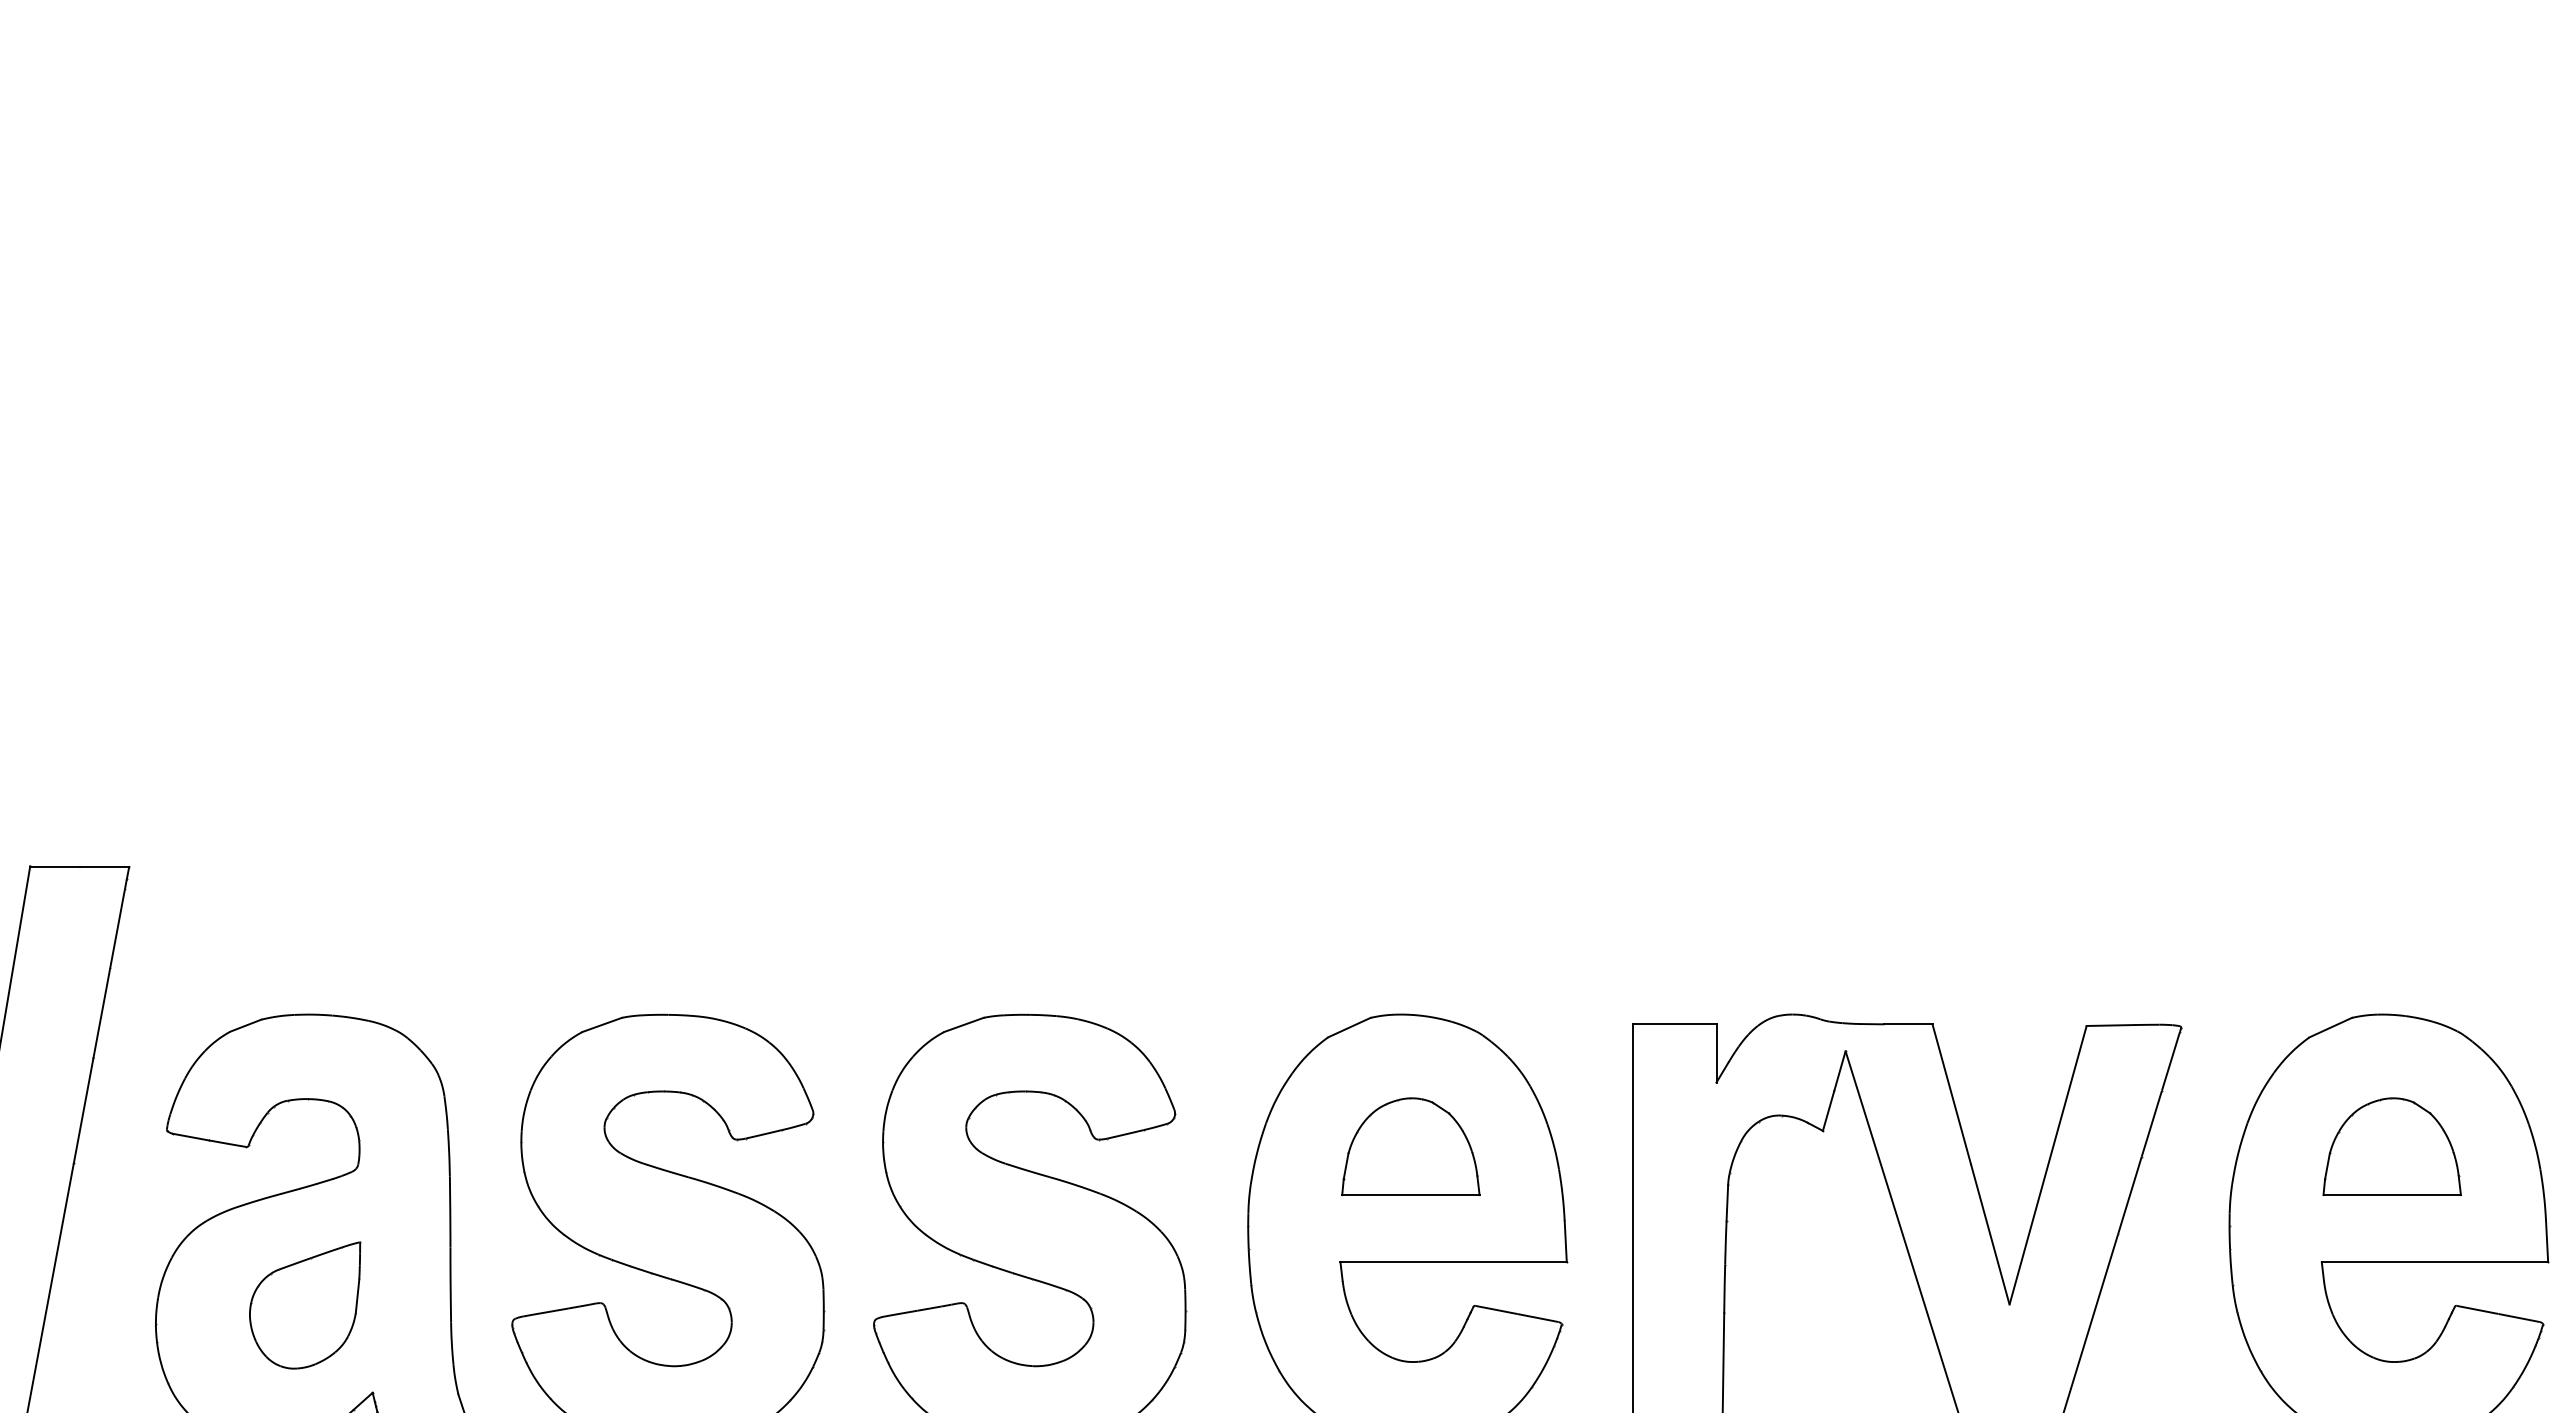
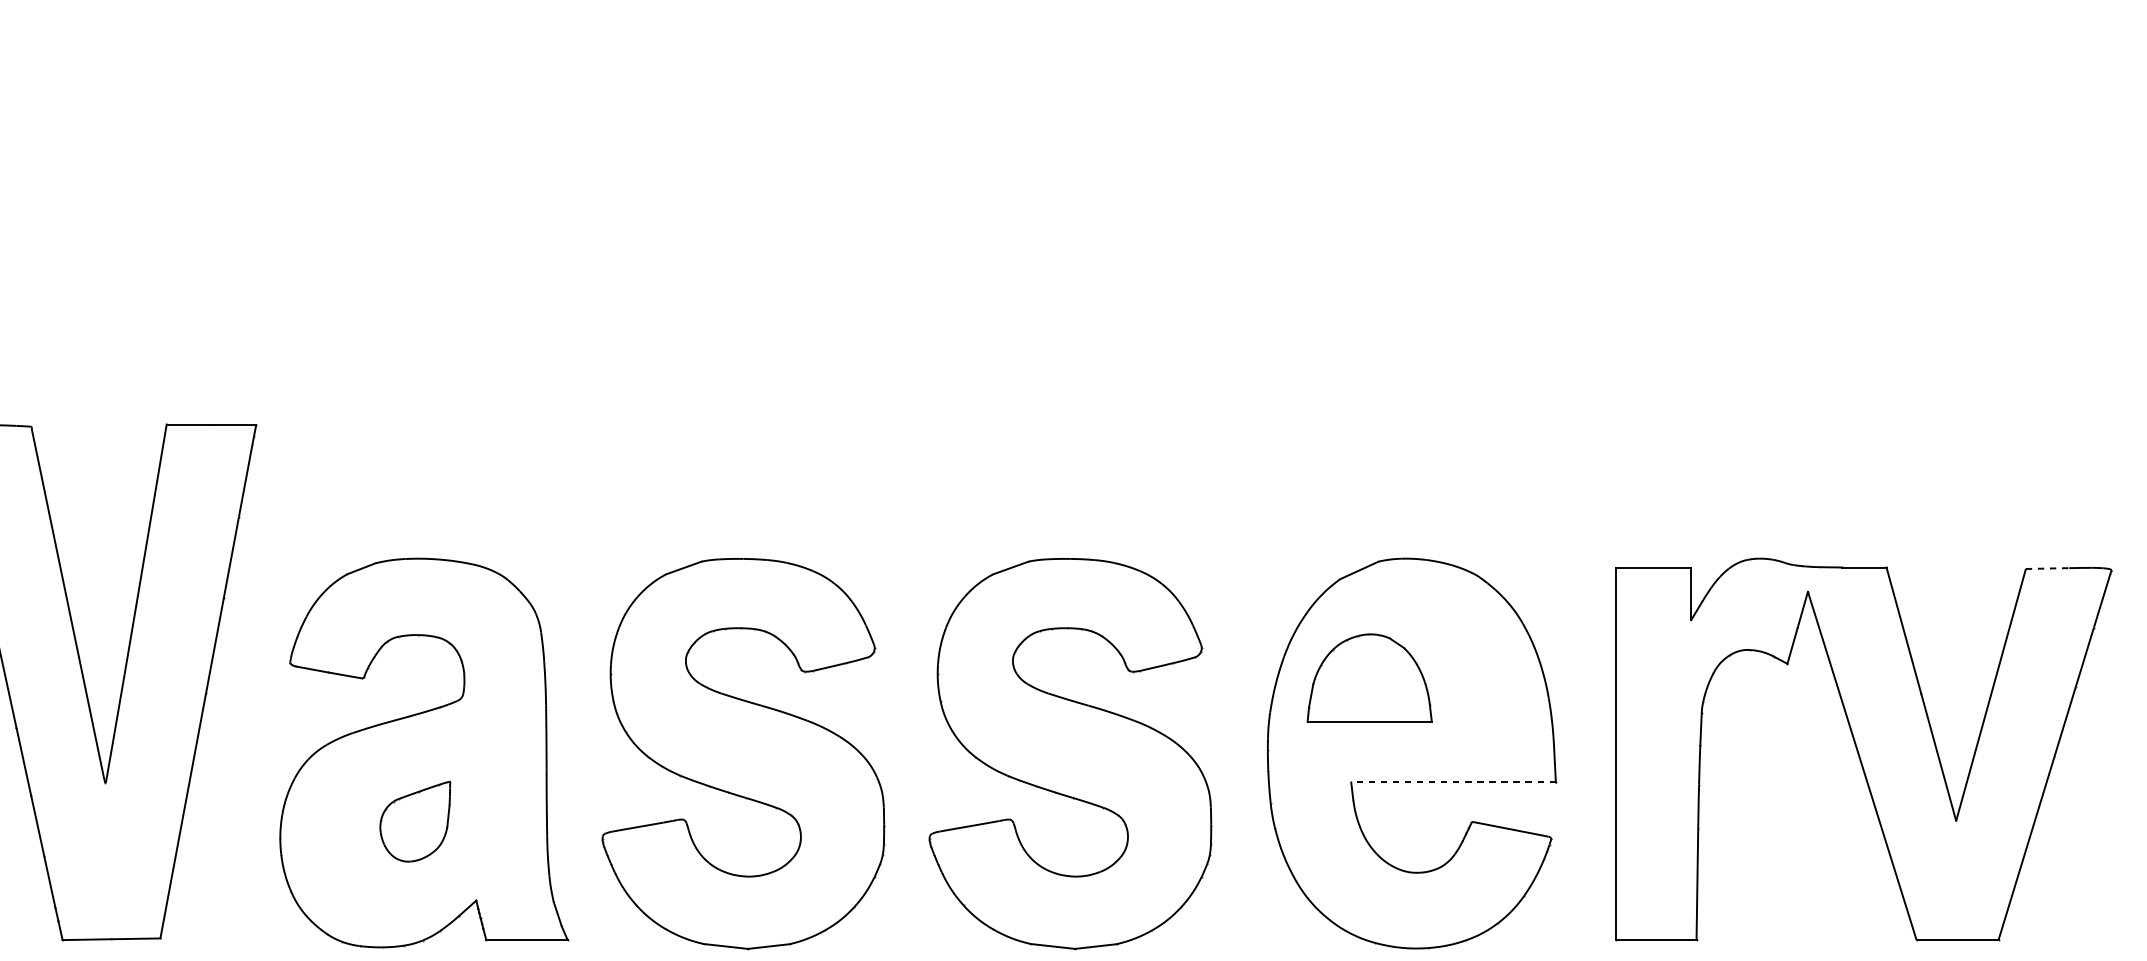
line: (2111, 1025) -> (2048, 568), solid -> dashed
part: (1410, 1146) -> (1369, 677), moved
line: (1453, 1262) -> (1453, 782), solid -> dashed
part: (305, 1305) -> (415, 821), size x0.7

